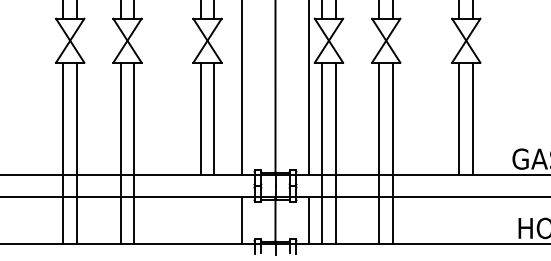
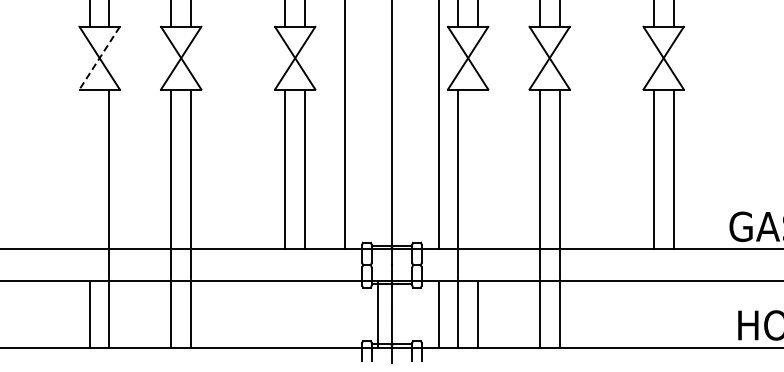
line: (70, 40) -> (99, 58), solid -> dashed
line: (63, 128) -> (89, 183), removed
line: (335, 128) -> (477, 183), removed
line: (242, 220) -> (377, 313), moved

